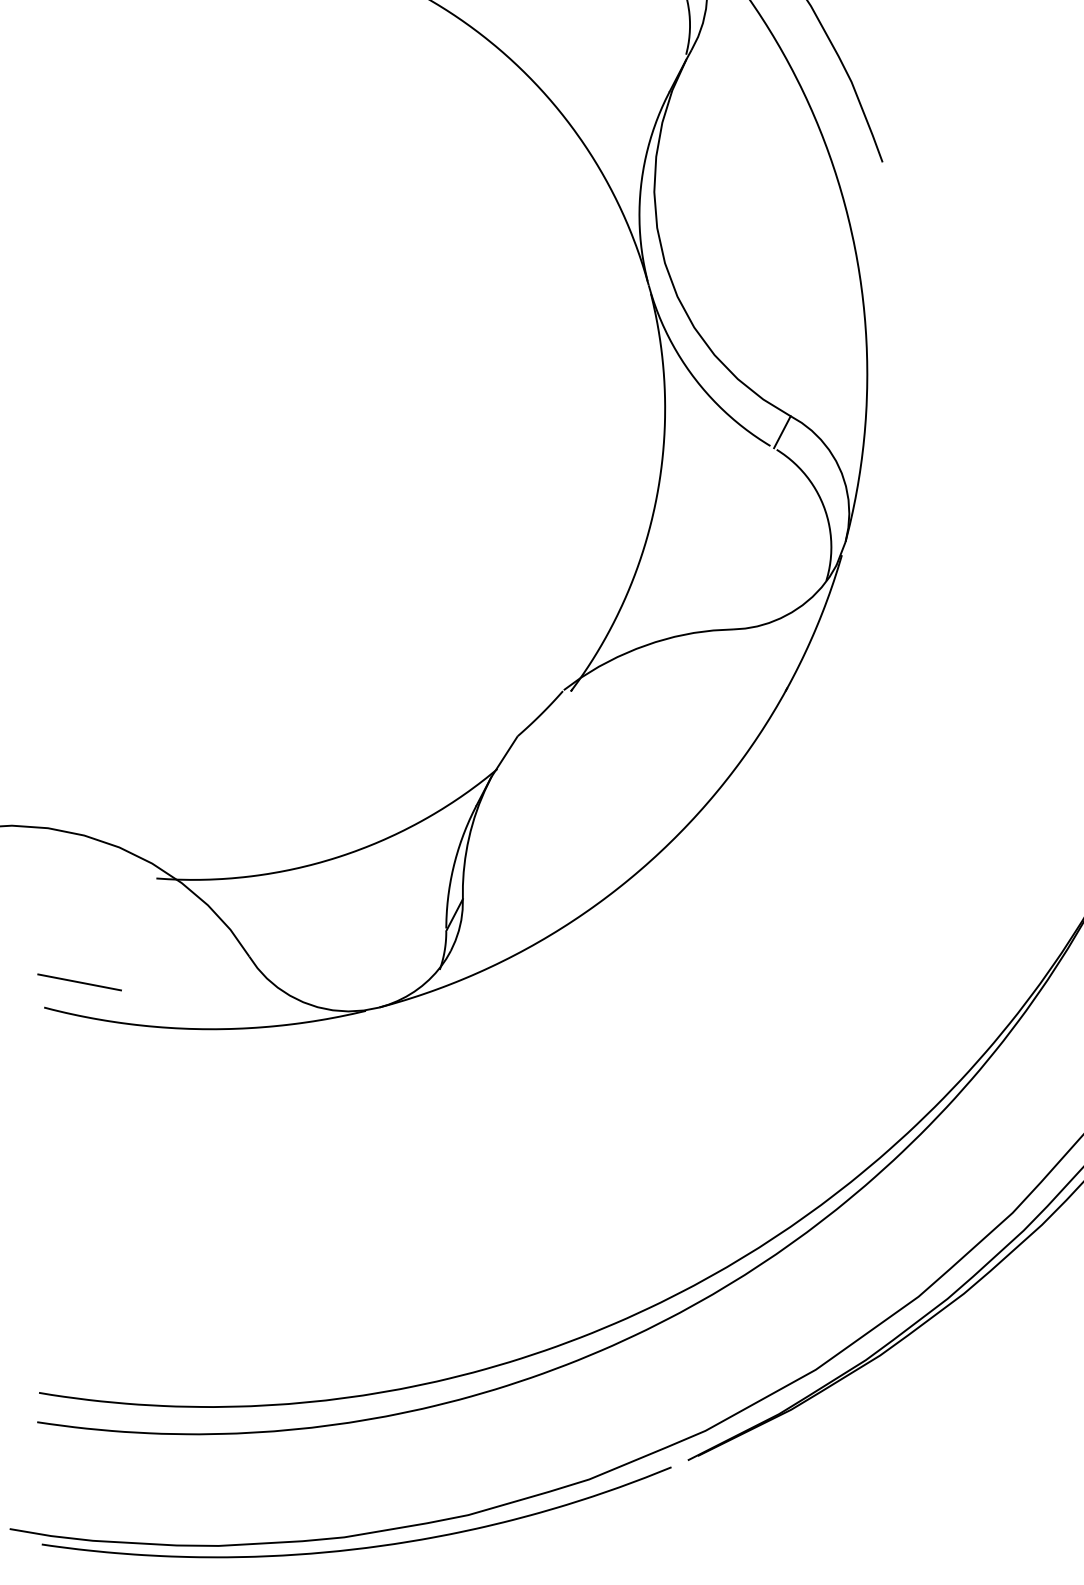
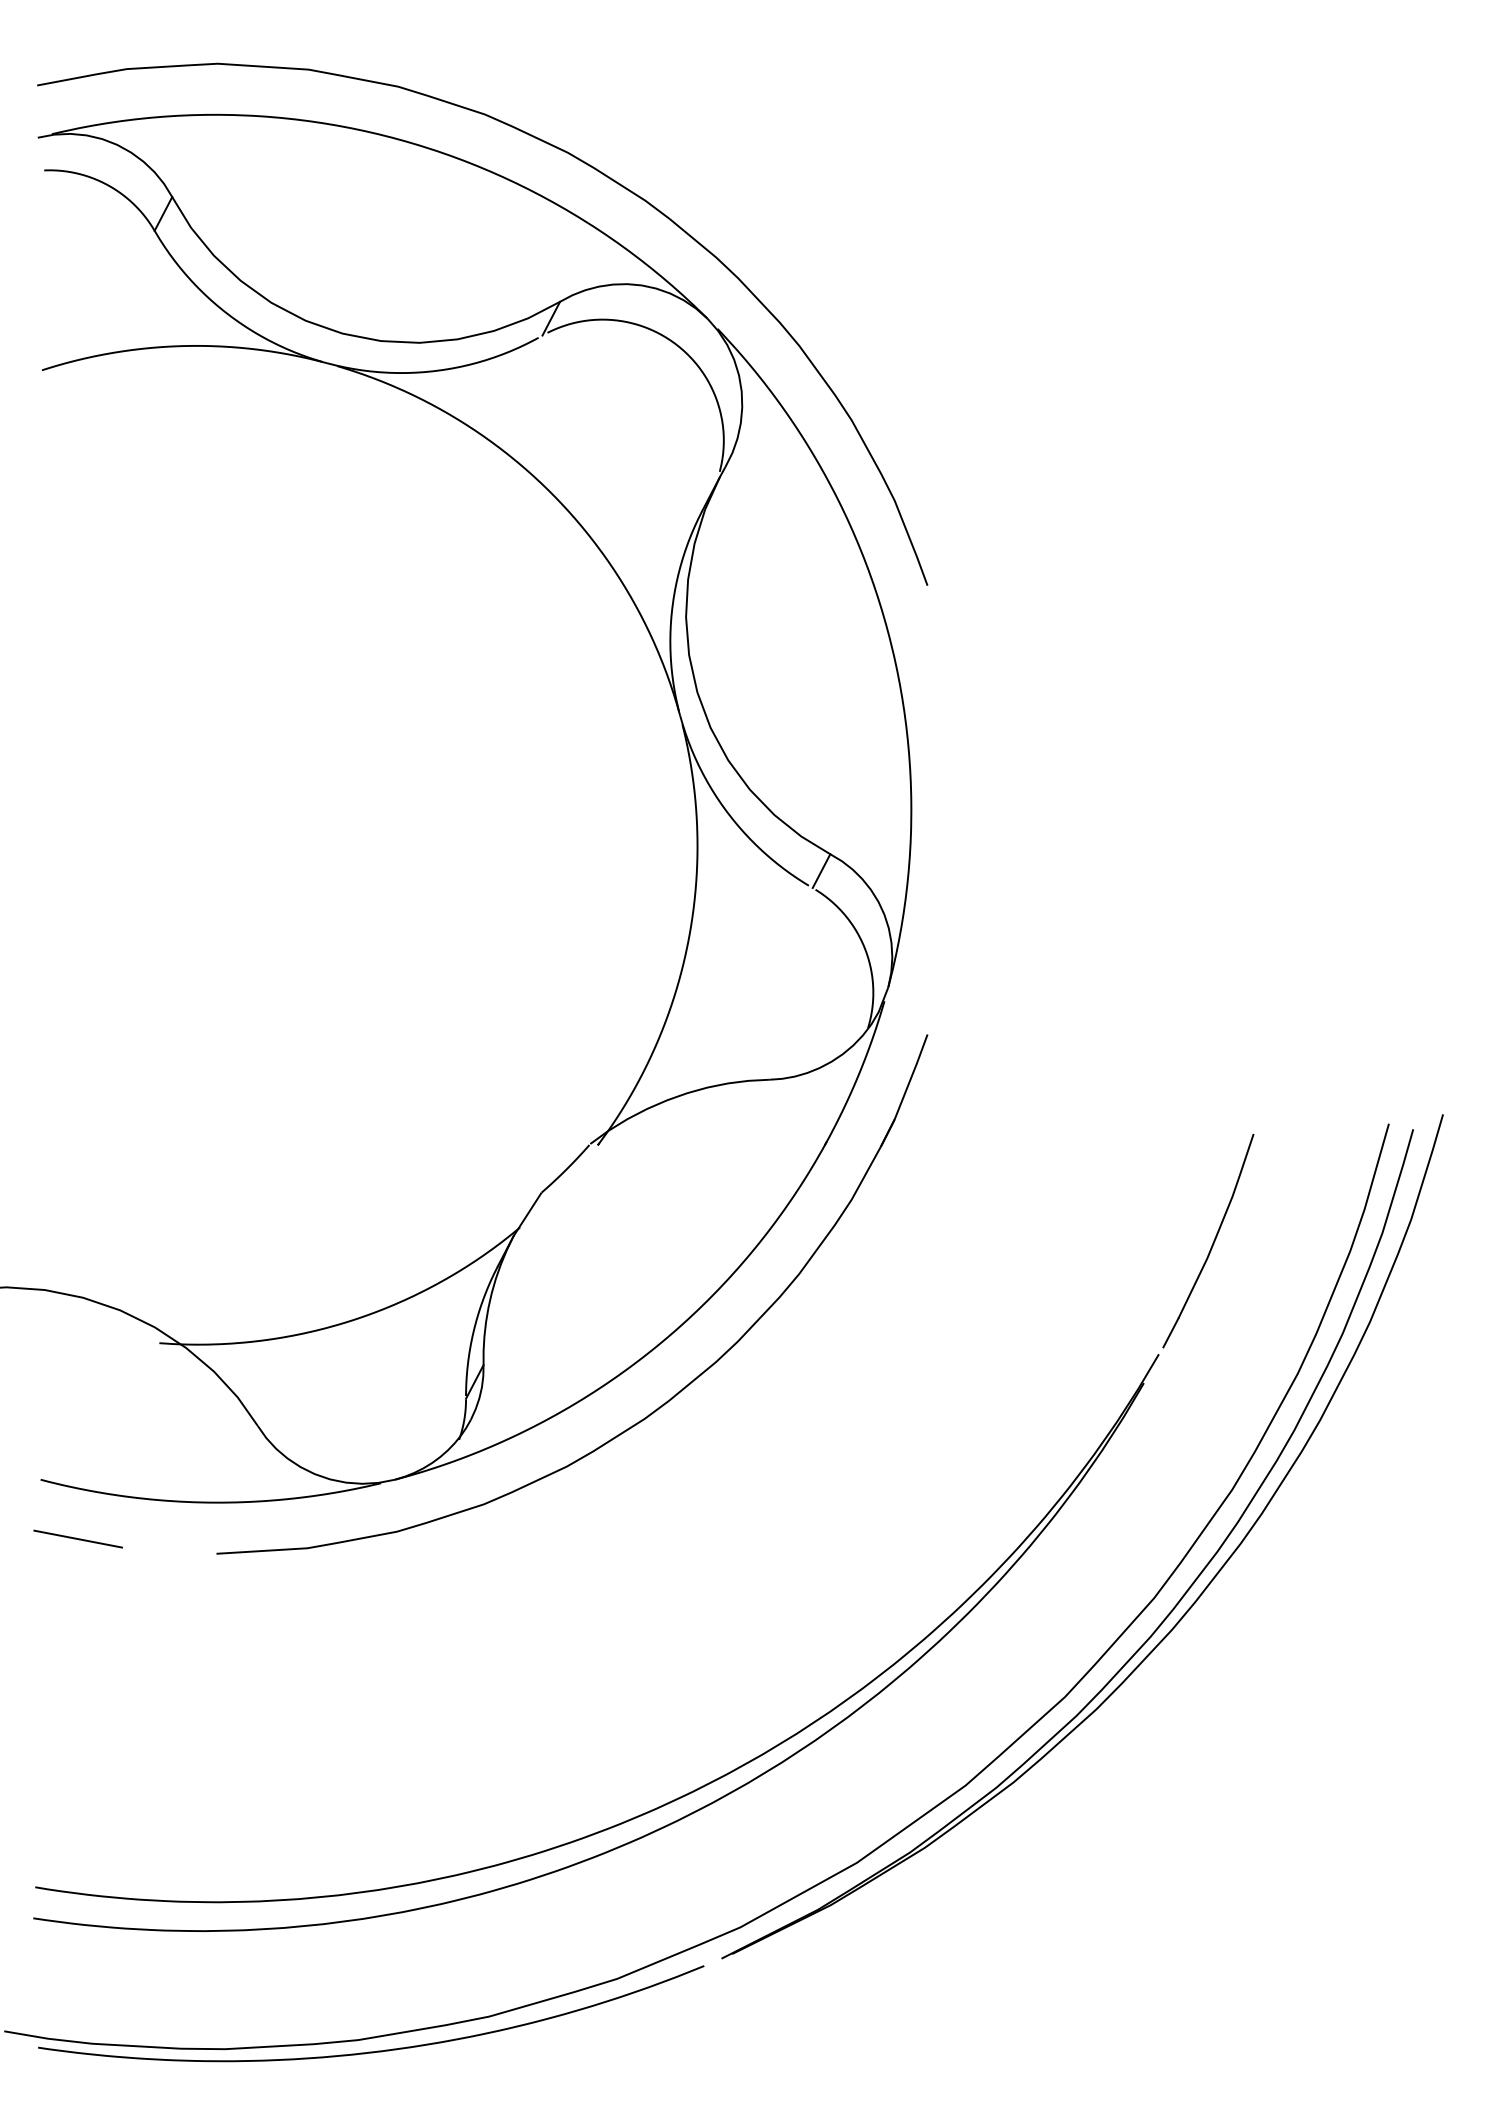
part: (622, 943) -> (652, 1411), added
line: (78, 981) -> (77, 1538), moved

